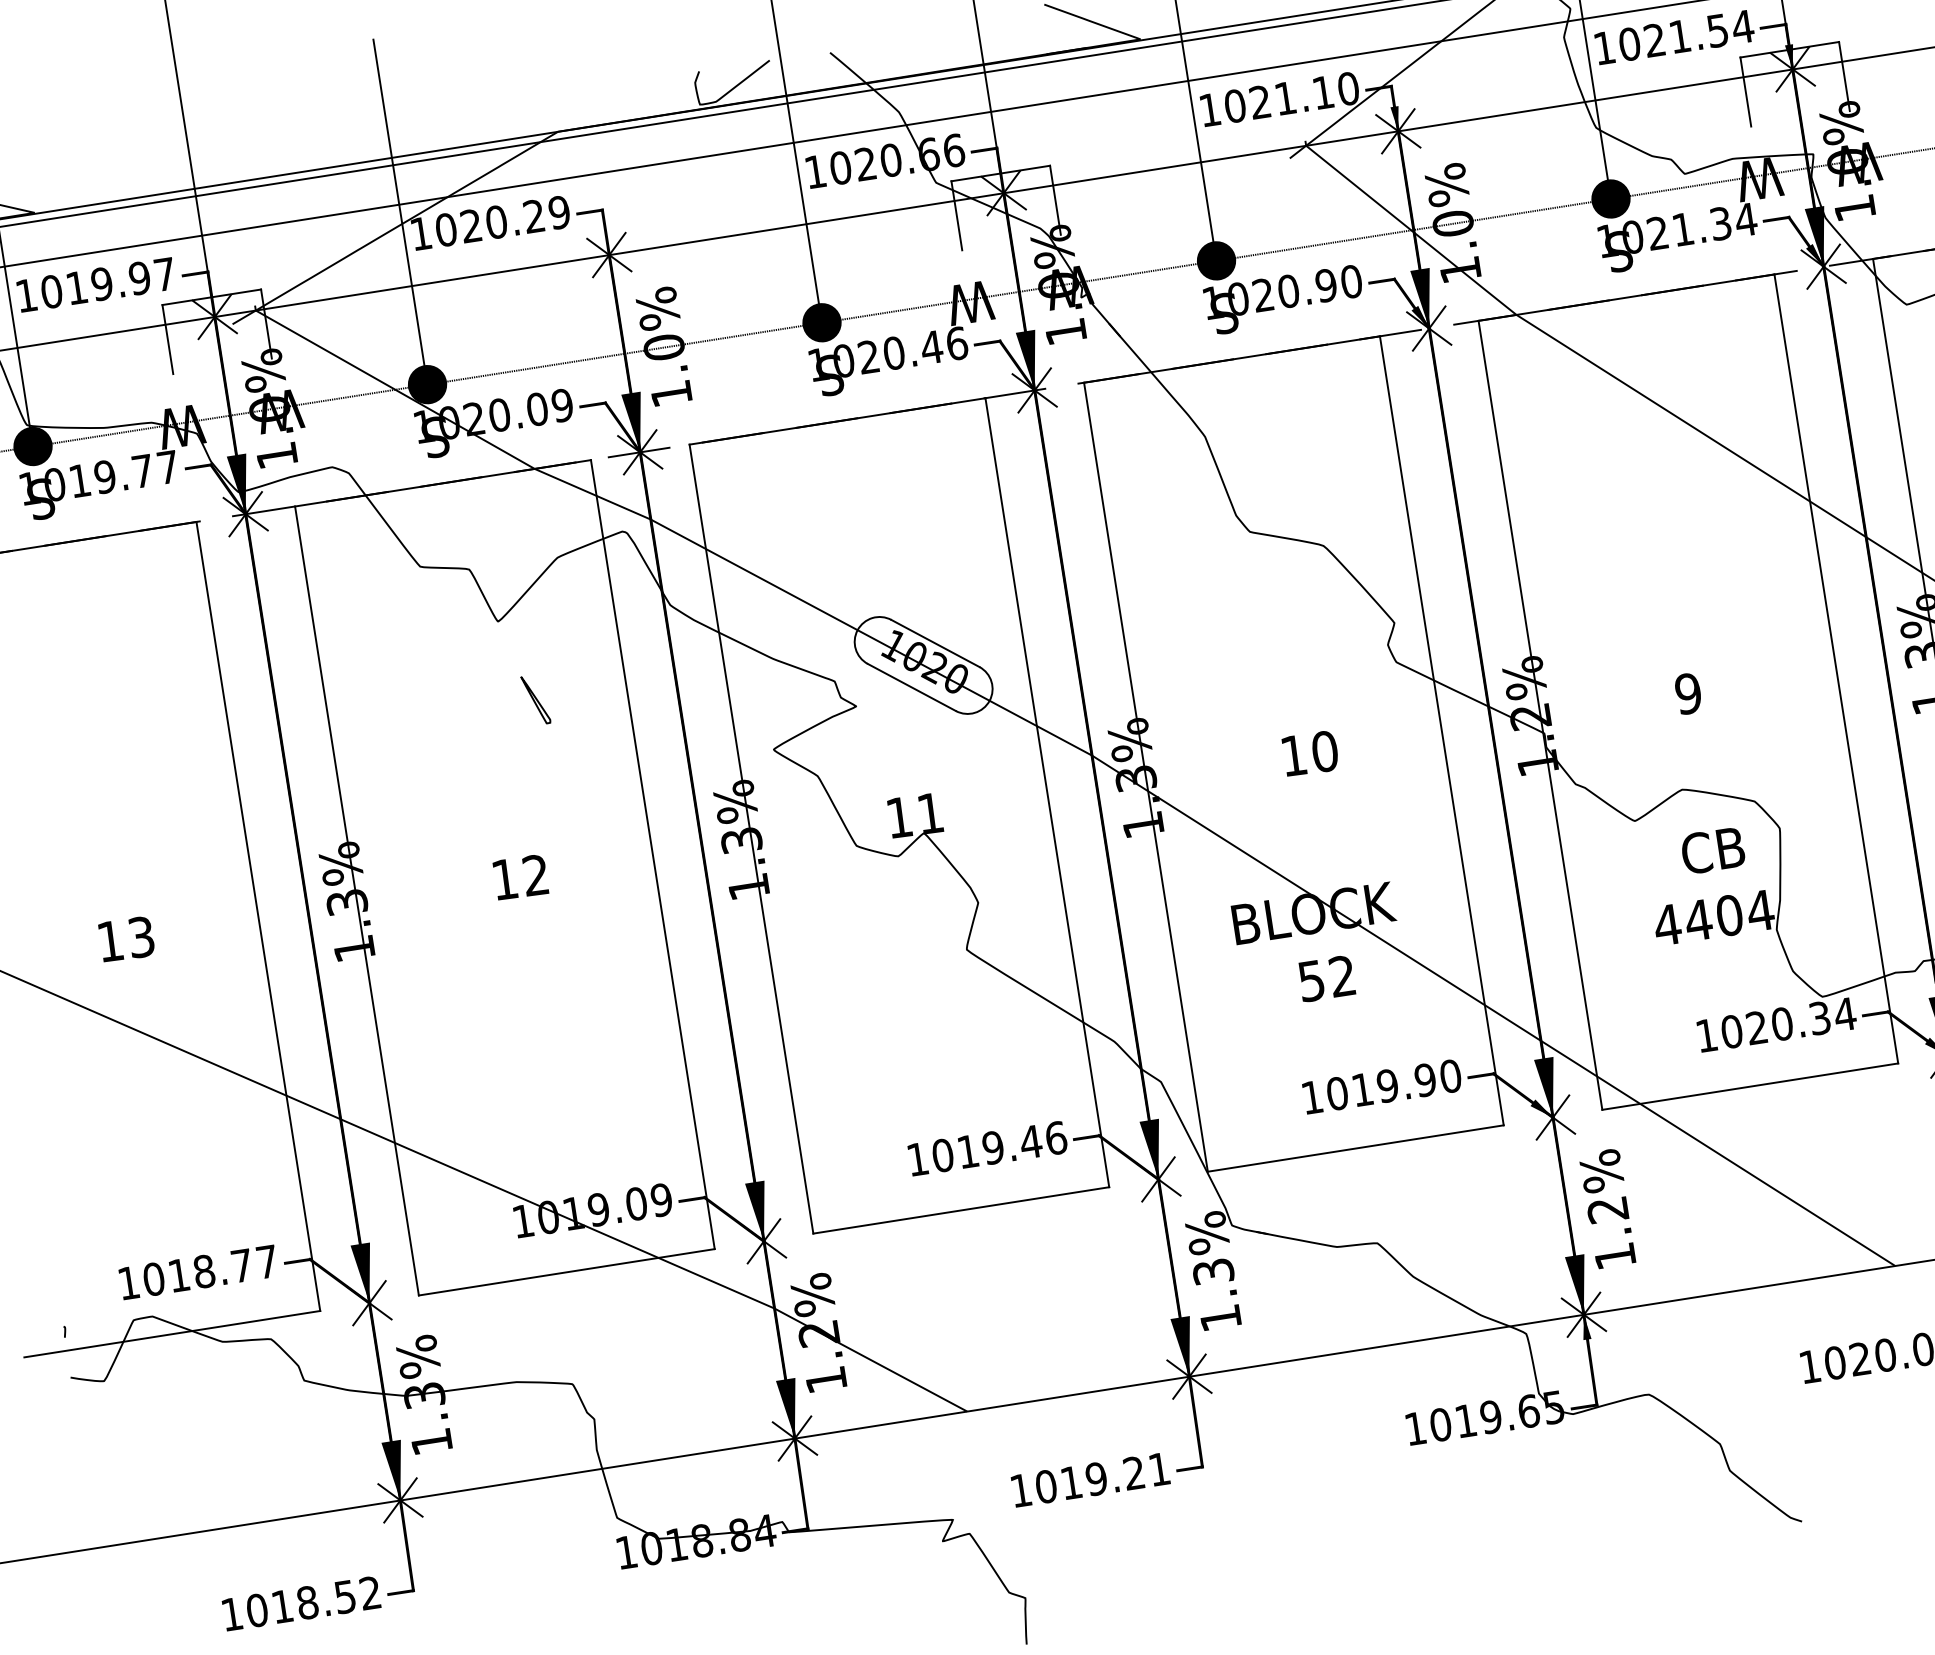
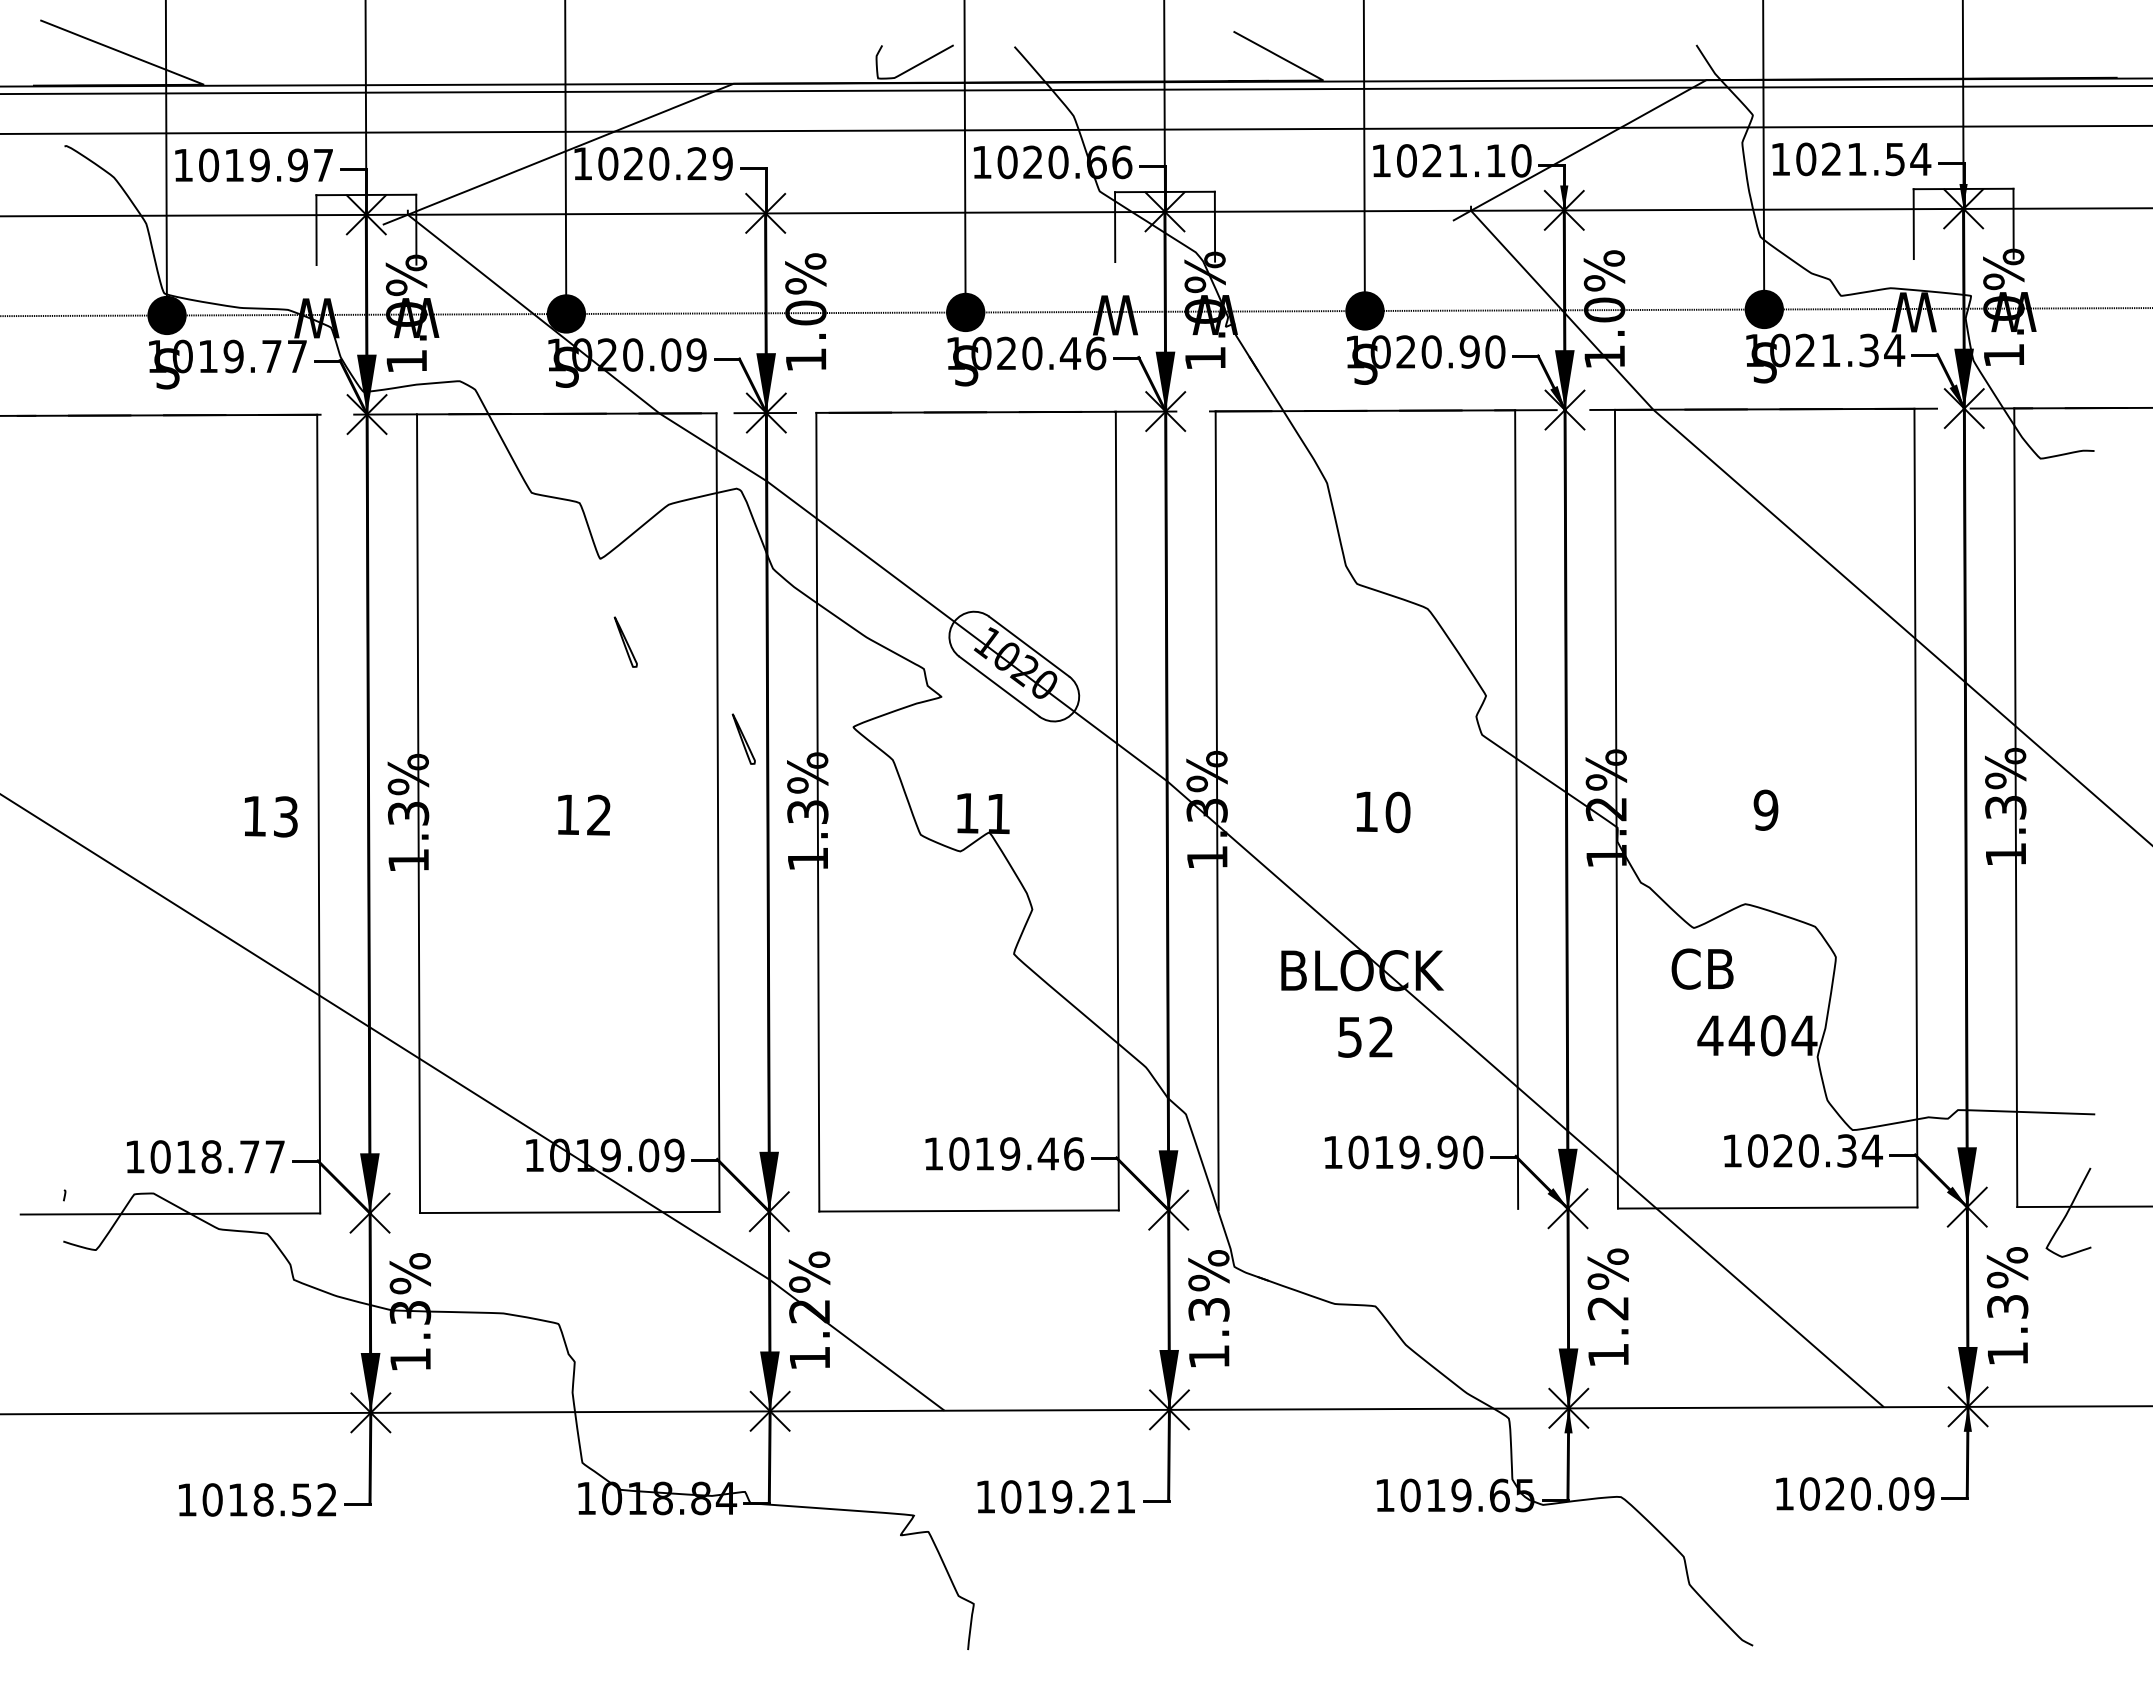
part: (666, 777) -> (743, 738), added
text: (1712, 850) -> (1702, 968), moved
text: (126, 939) -> (270, 816), moved
line: (1355, 1148) -> (1368, 1209), removed

